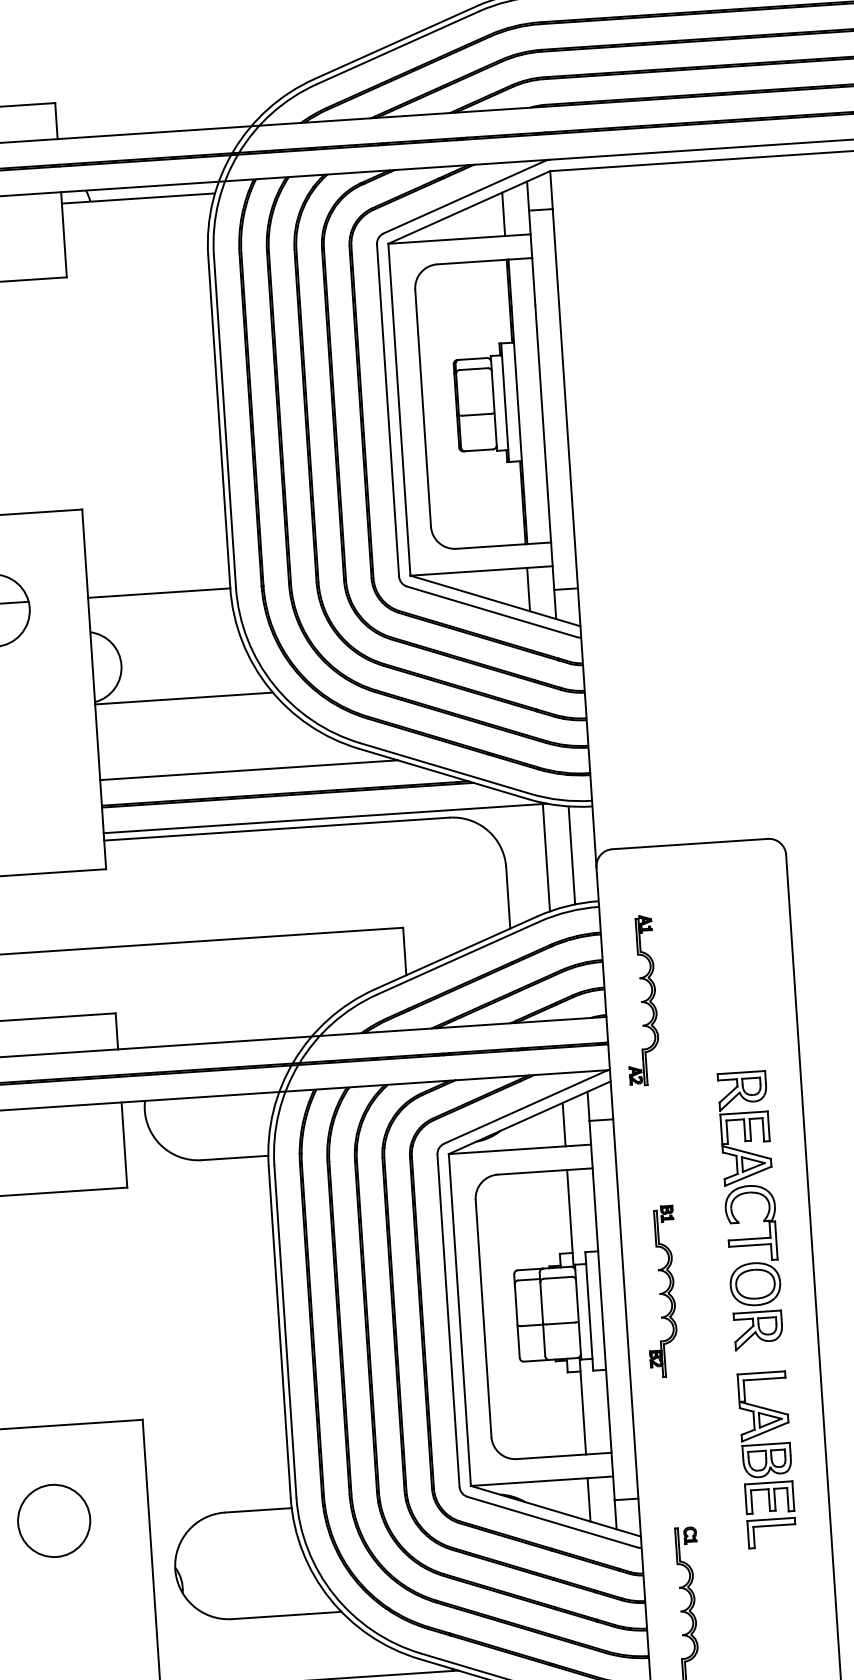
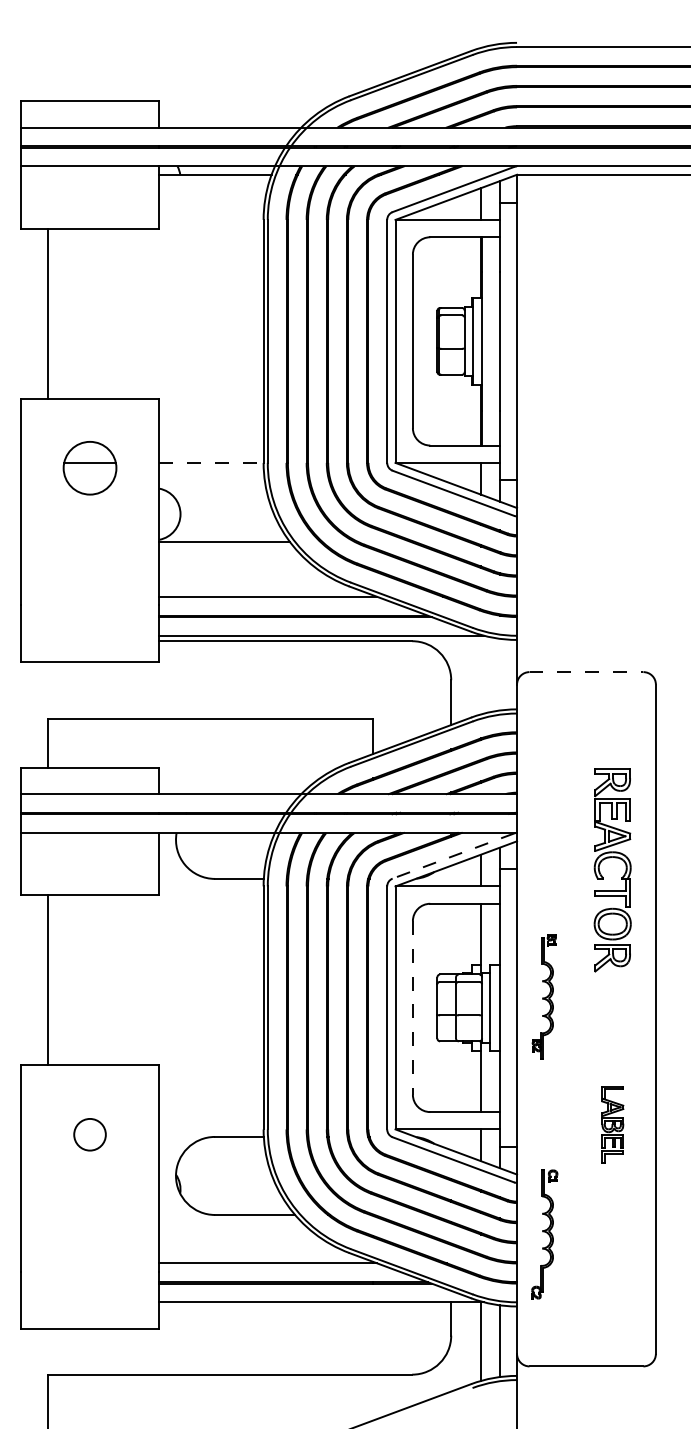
line: (160, 593) -> (212, 463), solid -> dashed
line: (690, 844) -> (586, 672), solid -> dashed
line: (571, 855) -> (499, 674), removed
line: (547, 856) -> (481, 674), removed
part: (640, 1000) -> (542, 783), removed
line: (525, 1107) -> (453, 856), solid -> dashed
part: (737, 1218) -> (602, 875), moved
line: (483, 1317) -> (412, 1007), solid -> dashed
part: (766, 1459) -> (612, 1124), size x0.6
circle: (53, 1520) -> (89, 1134), size x0.6

